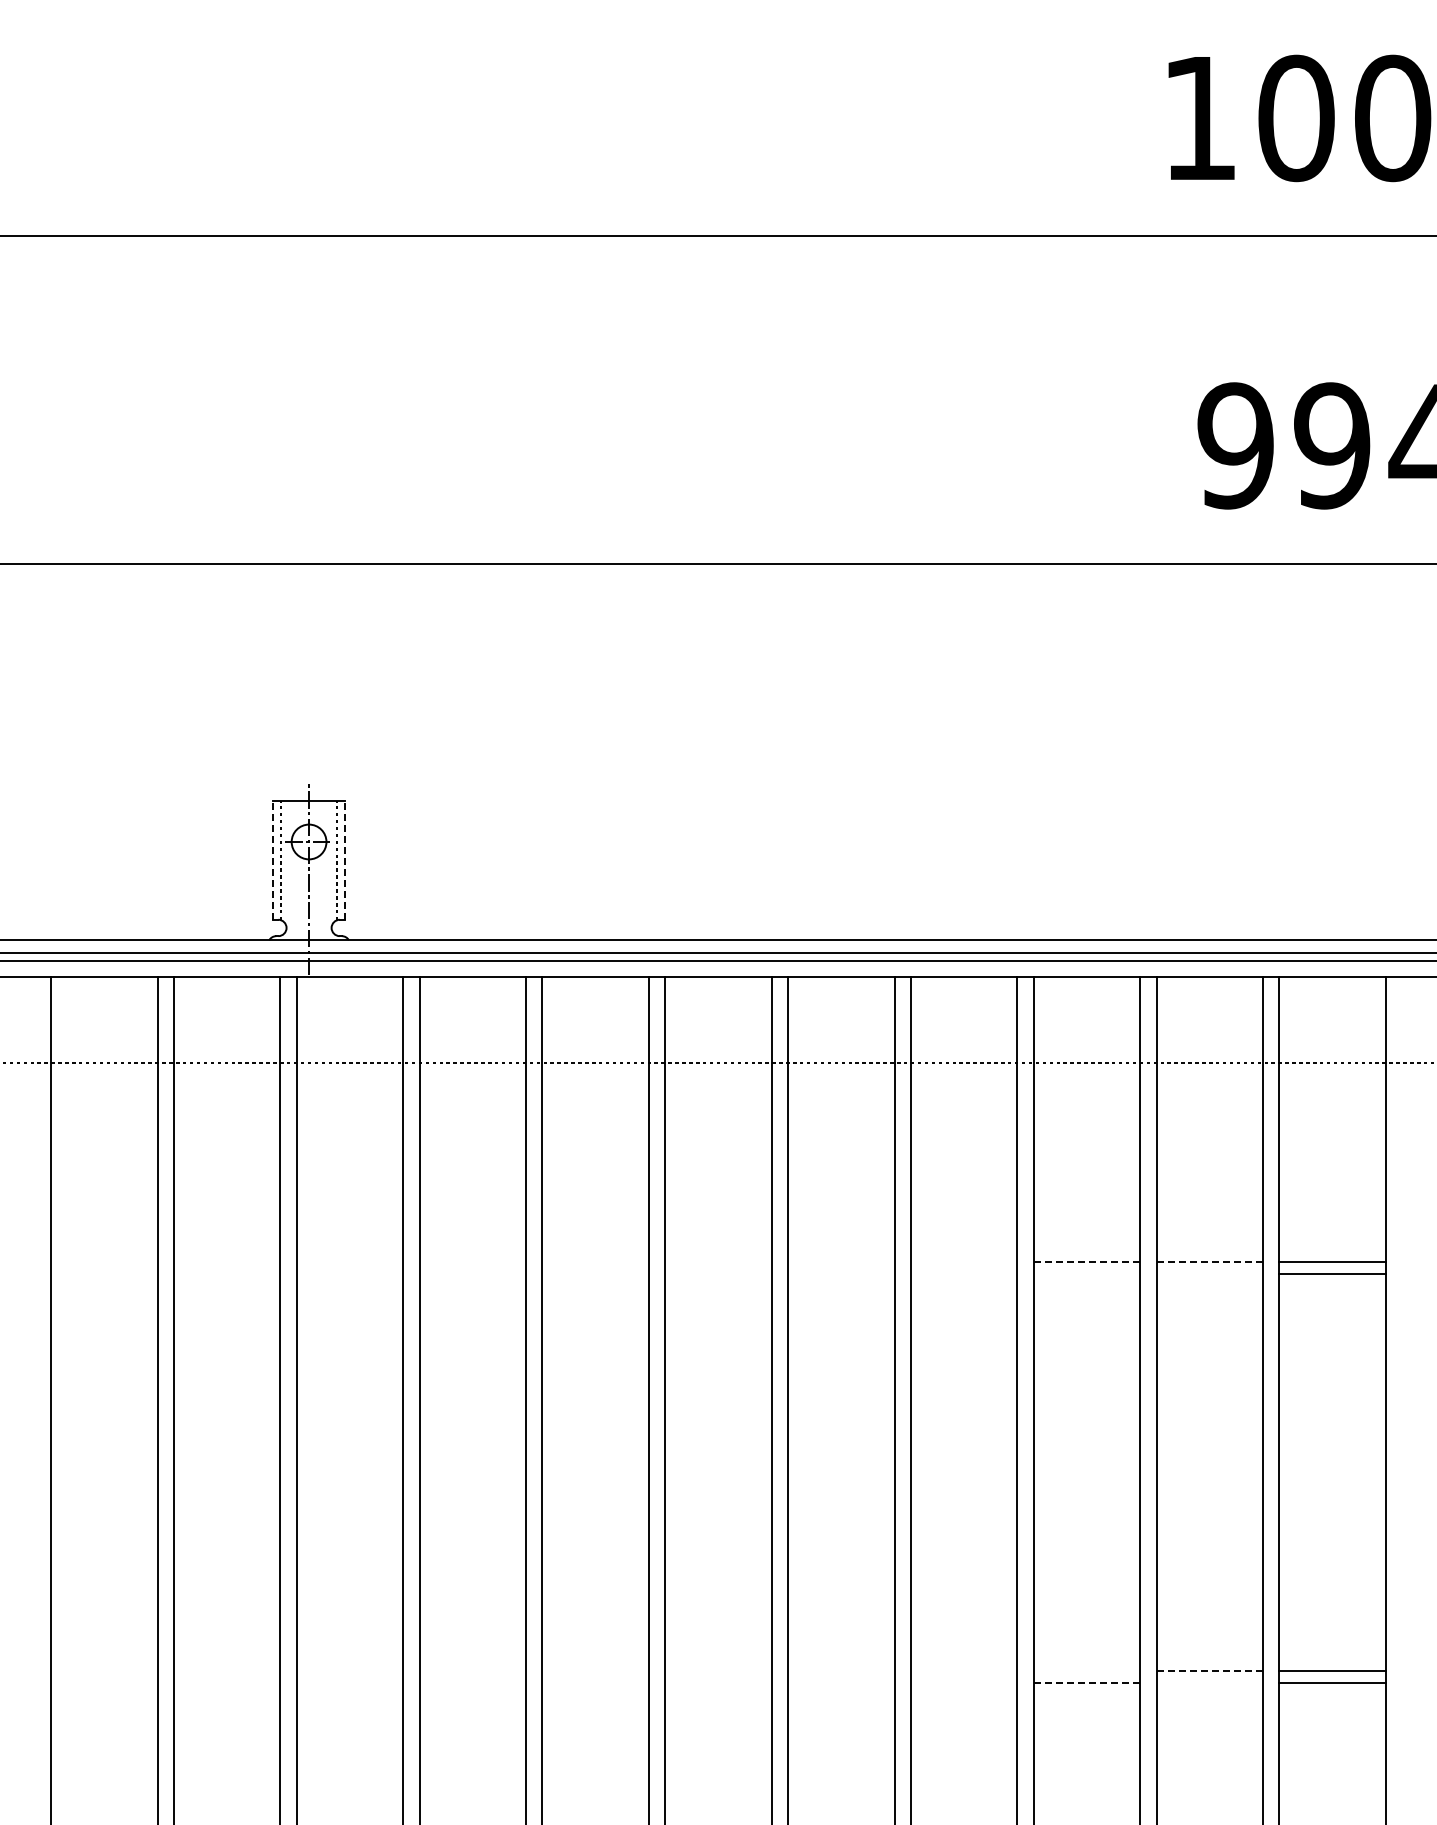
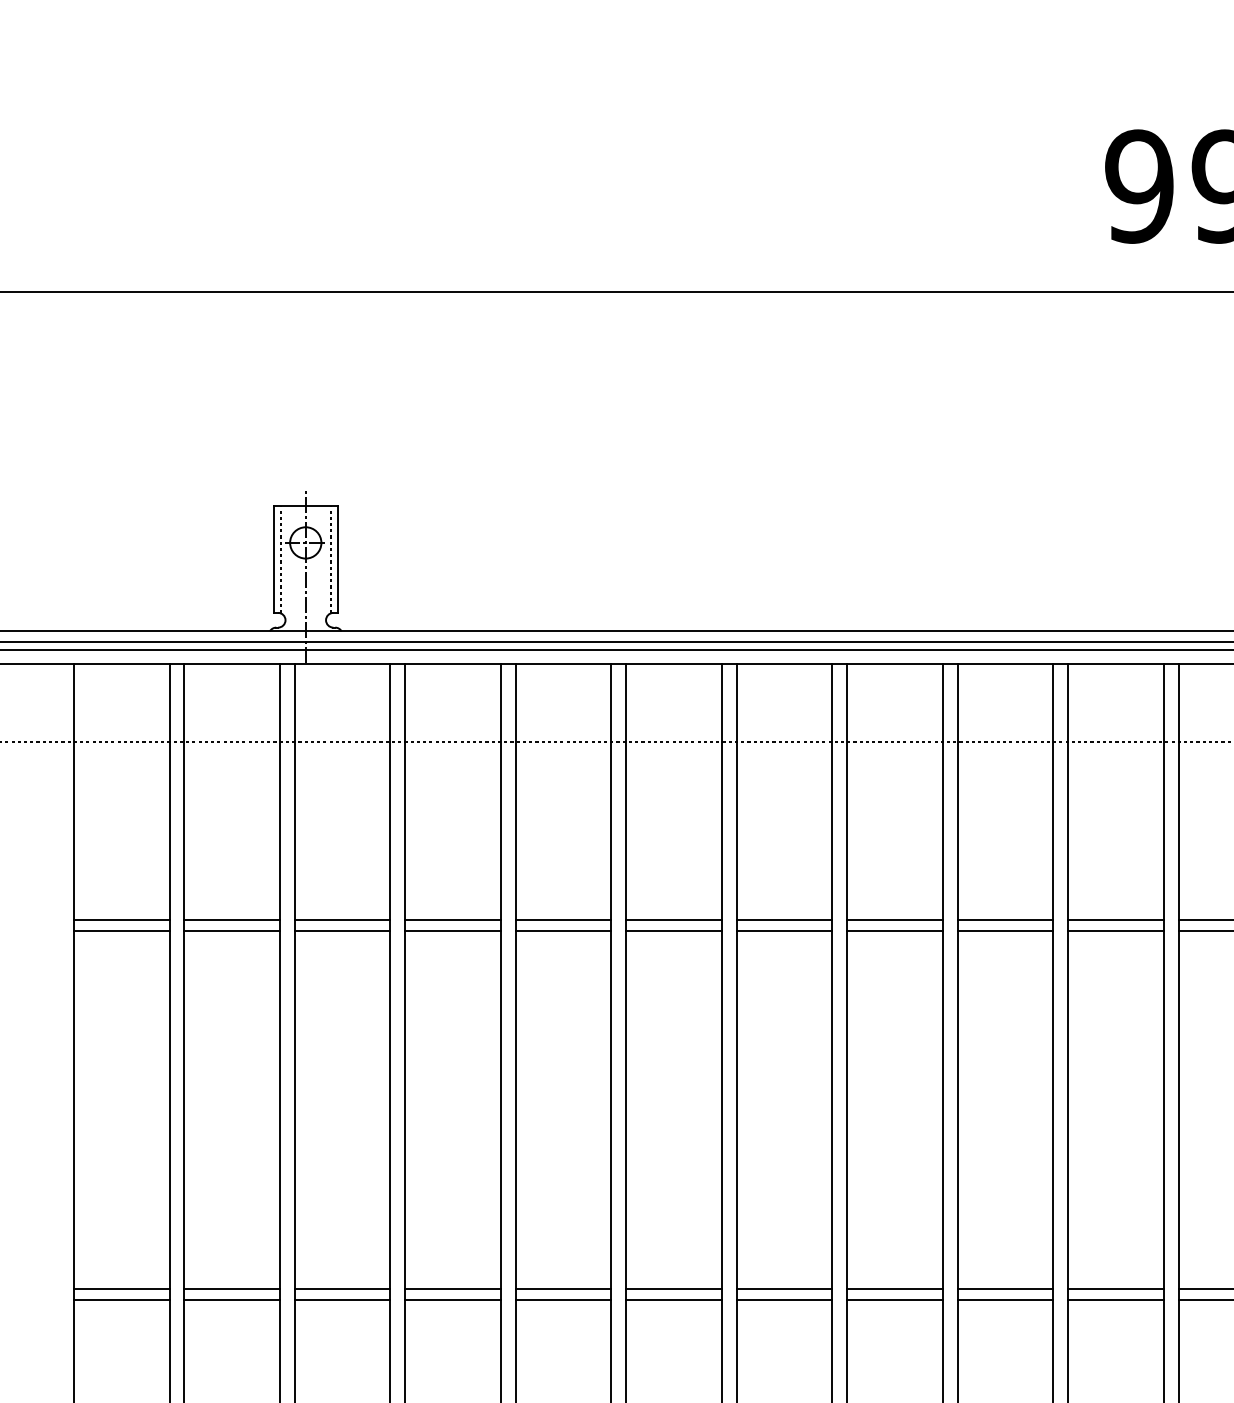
line: (273, 859) -> (273, 558), dashed -> solid
line: (344, 859) -> (337, 558), dashed -> solid
line: (104, 1261) -> (121, 920), added
line: (226, 1261) -> (231, 920), added
line: (349, 1261) -> (342, 920), added
line: (472, 1261) -> (452, 920), added
line: (595, 1261) -> (563, 920), added
line: (718, 1261) -> (674, 920), added
line: (841, 1261) -> (784, 920), added
line: (963, 1261) -> (894, 920), added
line: (1087, 1261) -> (1006, 920), dashed -> solid
line: (1210, 1261) -> (1116, 920), dashed -> solid
line: (104, 1273) -> (121, 931), added
line: (226, 1273) -> (231, 931), added
line: (349, 1273) -> (342, 931), added
line: (472, 1273) -> (452, 931), added
line: (595, 1273) -> (563, 931), added
line: (718, 1273) -> (674, 931), added
line: (841, 1273) -> (784, 931), added
line: (963, 1273) -> (894, 931), added
line: (1086, 1273) -> (1005, 931), added
line: (1209, 1273) -> (1115, 931), added
line: (104, 1671) -> (121, 1289), added
line: (226, 1671) -> (231, 1289), added
line: (349, 1671) -> (342, 1289), added
line: (472, 1671) -> (452, 1289), added
line: (595, 1671) -> (563, 1289), added
line: (718, 1671) -> (674, 1289), added
line: (841, 1671) -> (784, 1289), added
line: (963, 1671) -> (894, 1289), added
line: (1086, 1671) -> (1005, 1289), added
line: (1210, 1671) -> (1116, 1289), dashed -> solid
line: (104, 1683) -> (121, 1299), added
line: (226, 1683) -> (231, 1299), added
line: (349, 1683) -> (342, 1299), added
line: (472, 1683) -> (452, 1299), added
line: (595, 1683) -> (563, 1299), added
line: (718, 1683) -> (674, 1299), added
line: (841, 1683) -> (784, 1299), added
line: (963, 1683) -> (894, 1299), added
line: (1087, 1683) -> (1006, 1299), dashed -> solid
line: (1209, 1683) -> (1115, 1299), added

